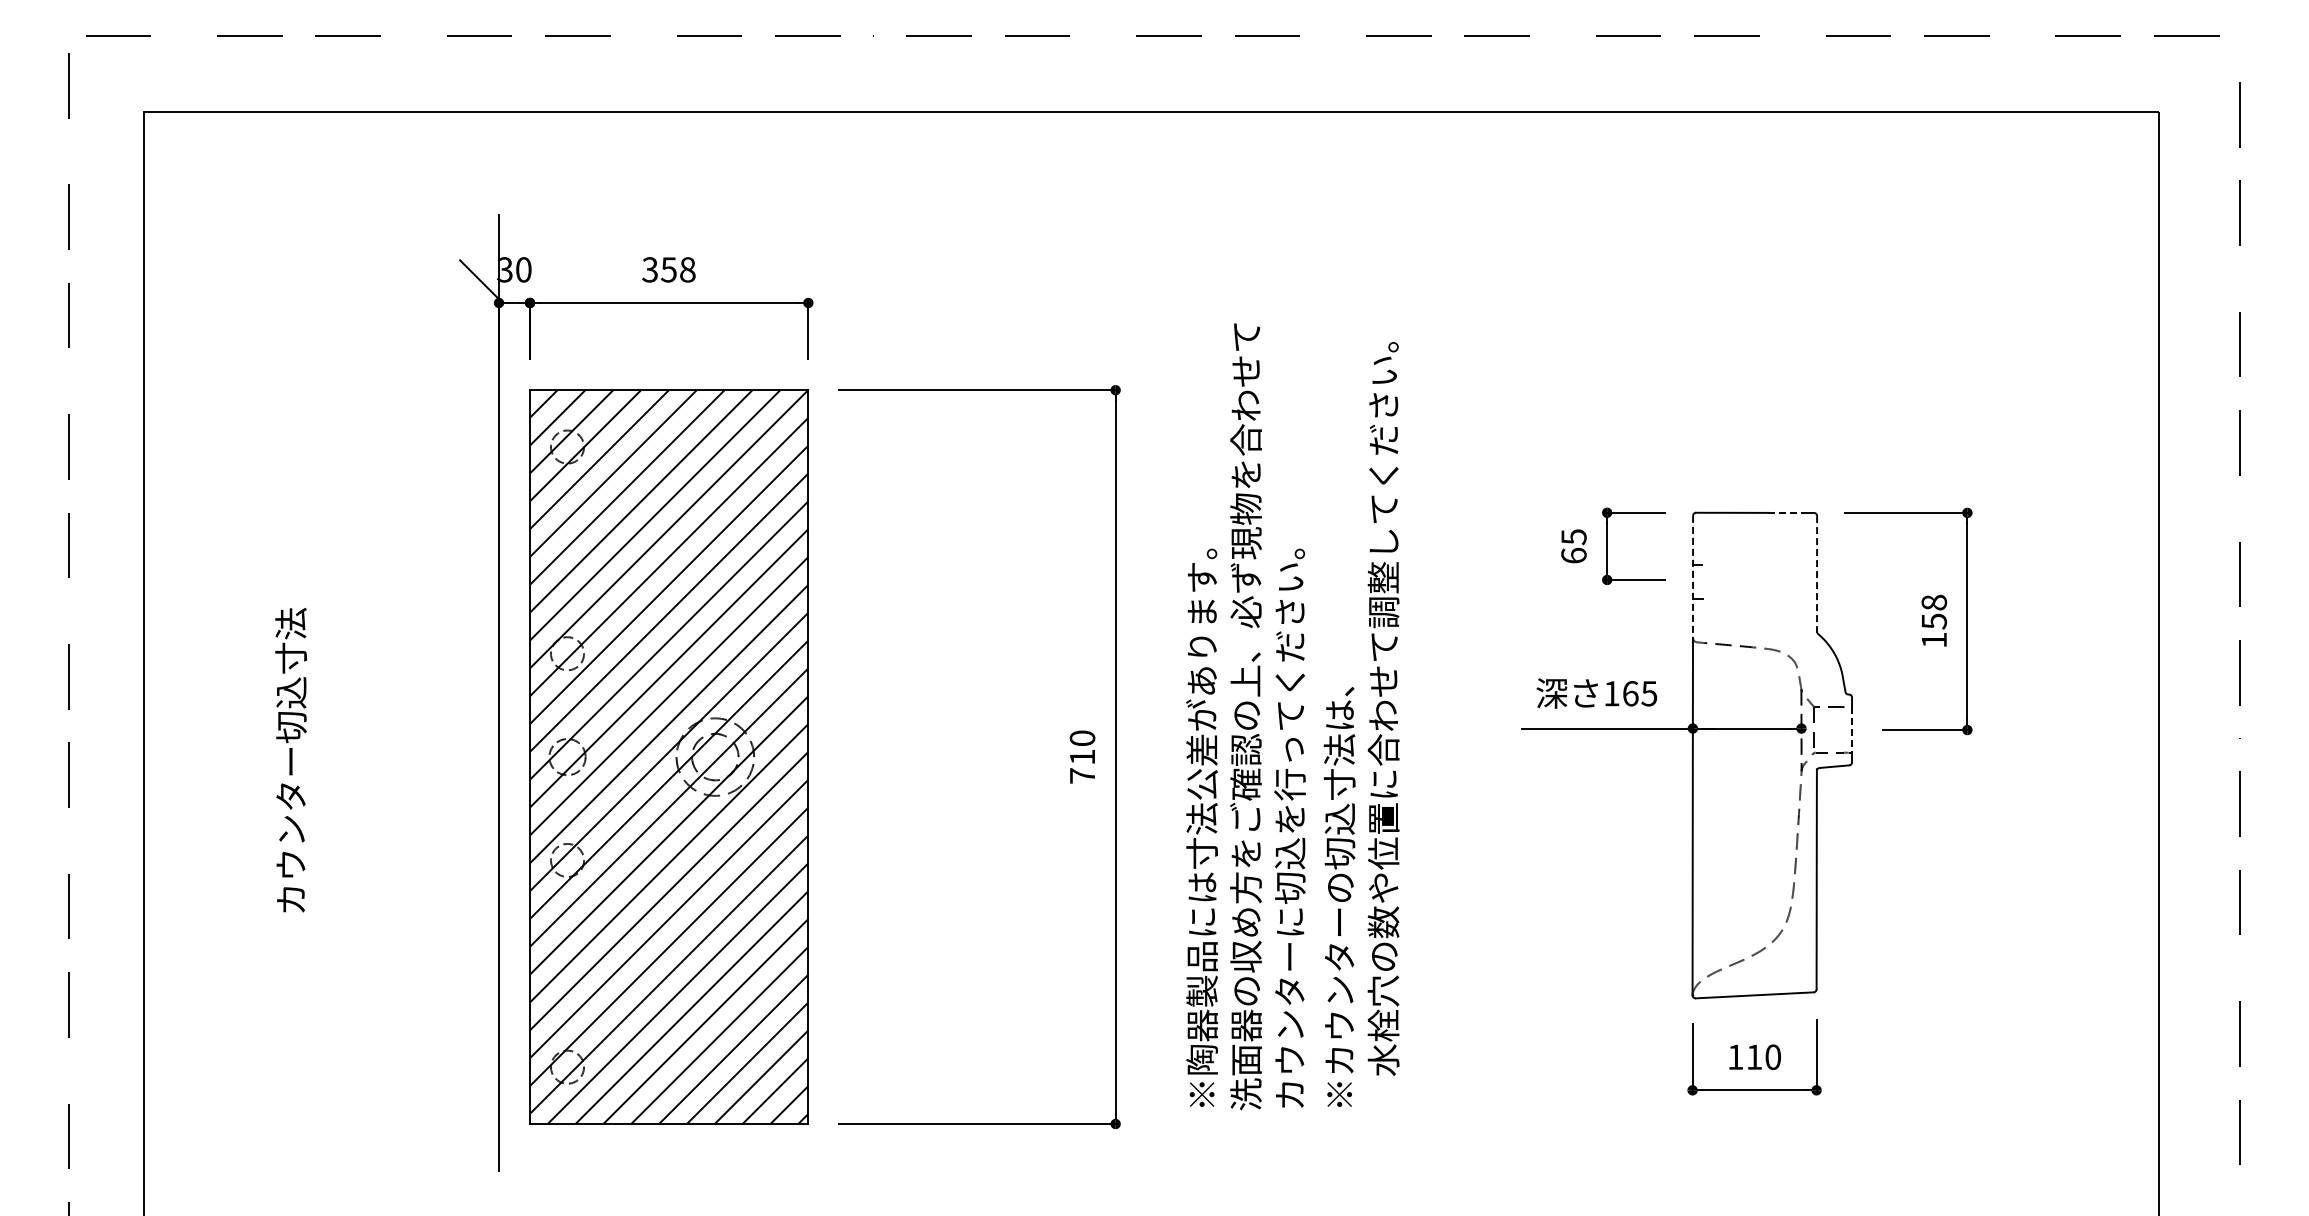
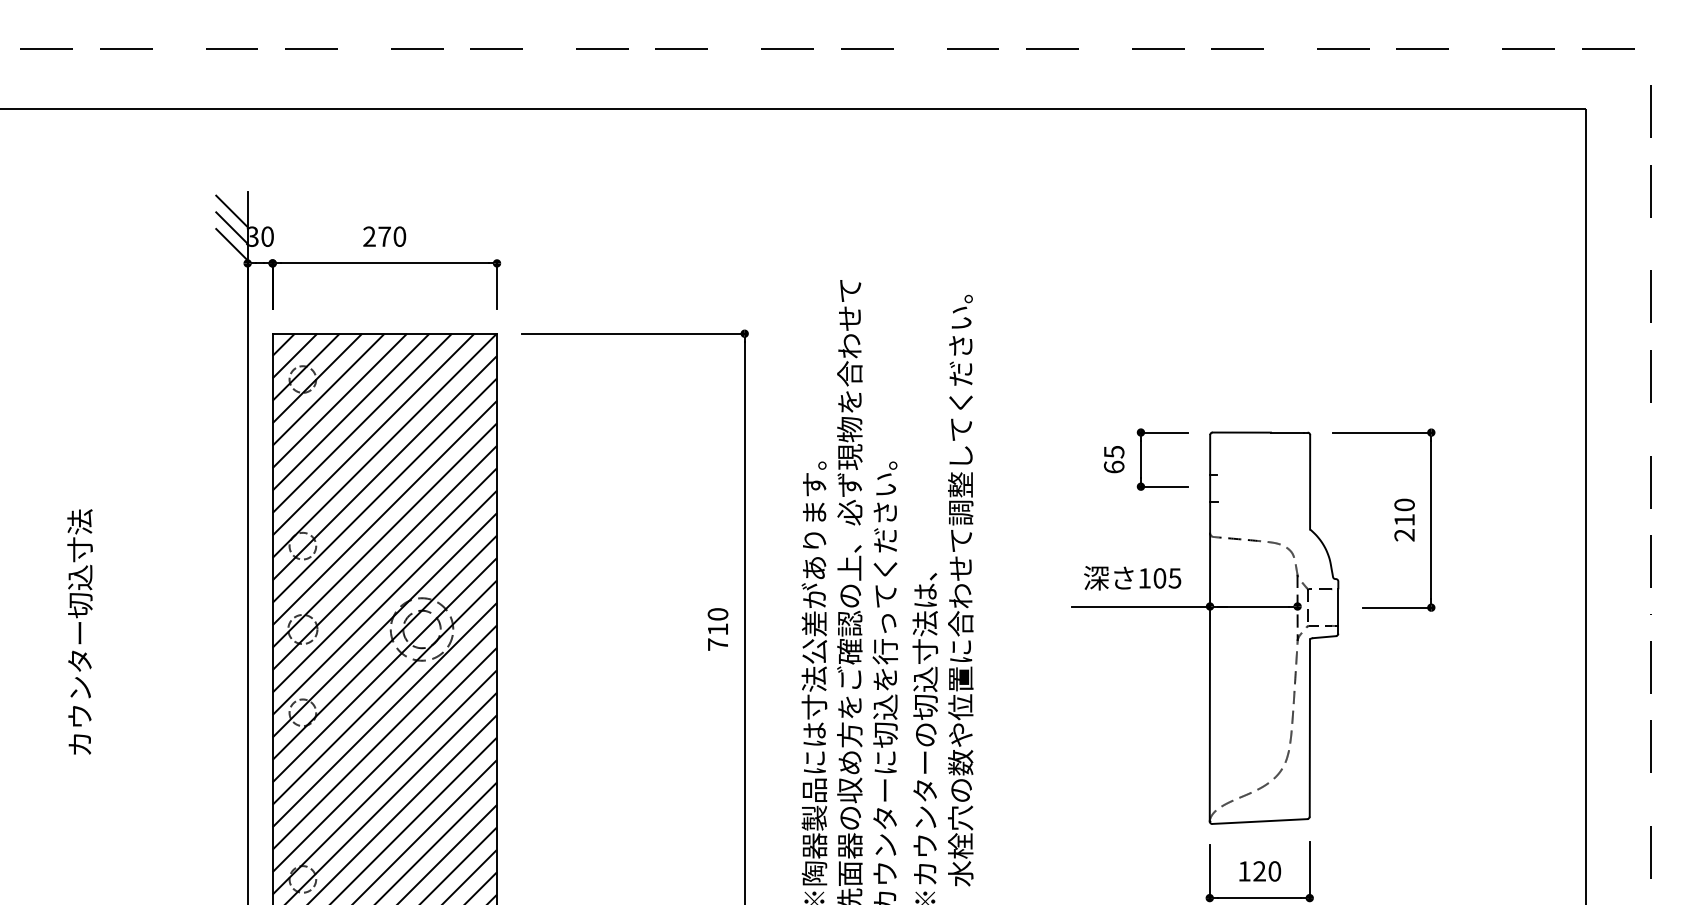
line: (479, 237) -> (231, 210), added
line: (479, 258) -> (231, 227), added
text: (668, 269) -> (384, 236), 358 -> 270
line: (1789, 512) -> (1287, 432), dashed -> solid
line: (1817, 574) -> (1310, 482), dashed -> solid
line: (1693, 577) -> (1210, 484), dashed -> solid
text: (1934, 621) -> (1404, 520), 158 -> 210
text: (1630, 693) -> (1159, 578), 165 -> 105
line: (1852, 730) -> (1338, 608), dashed -> solid
text: (1754, 1056) -> (1259, 870), 110 -> 120

